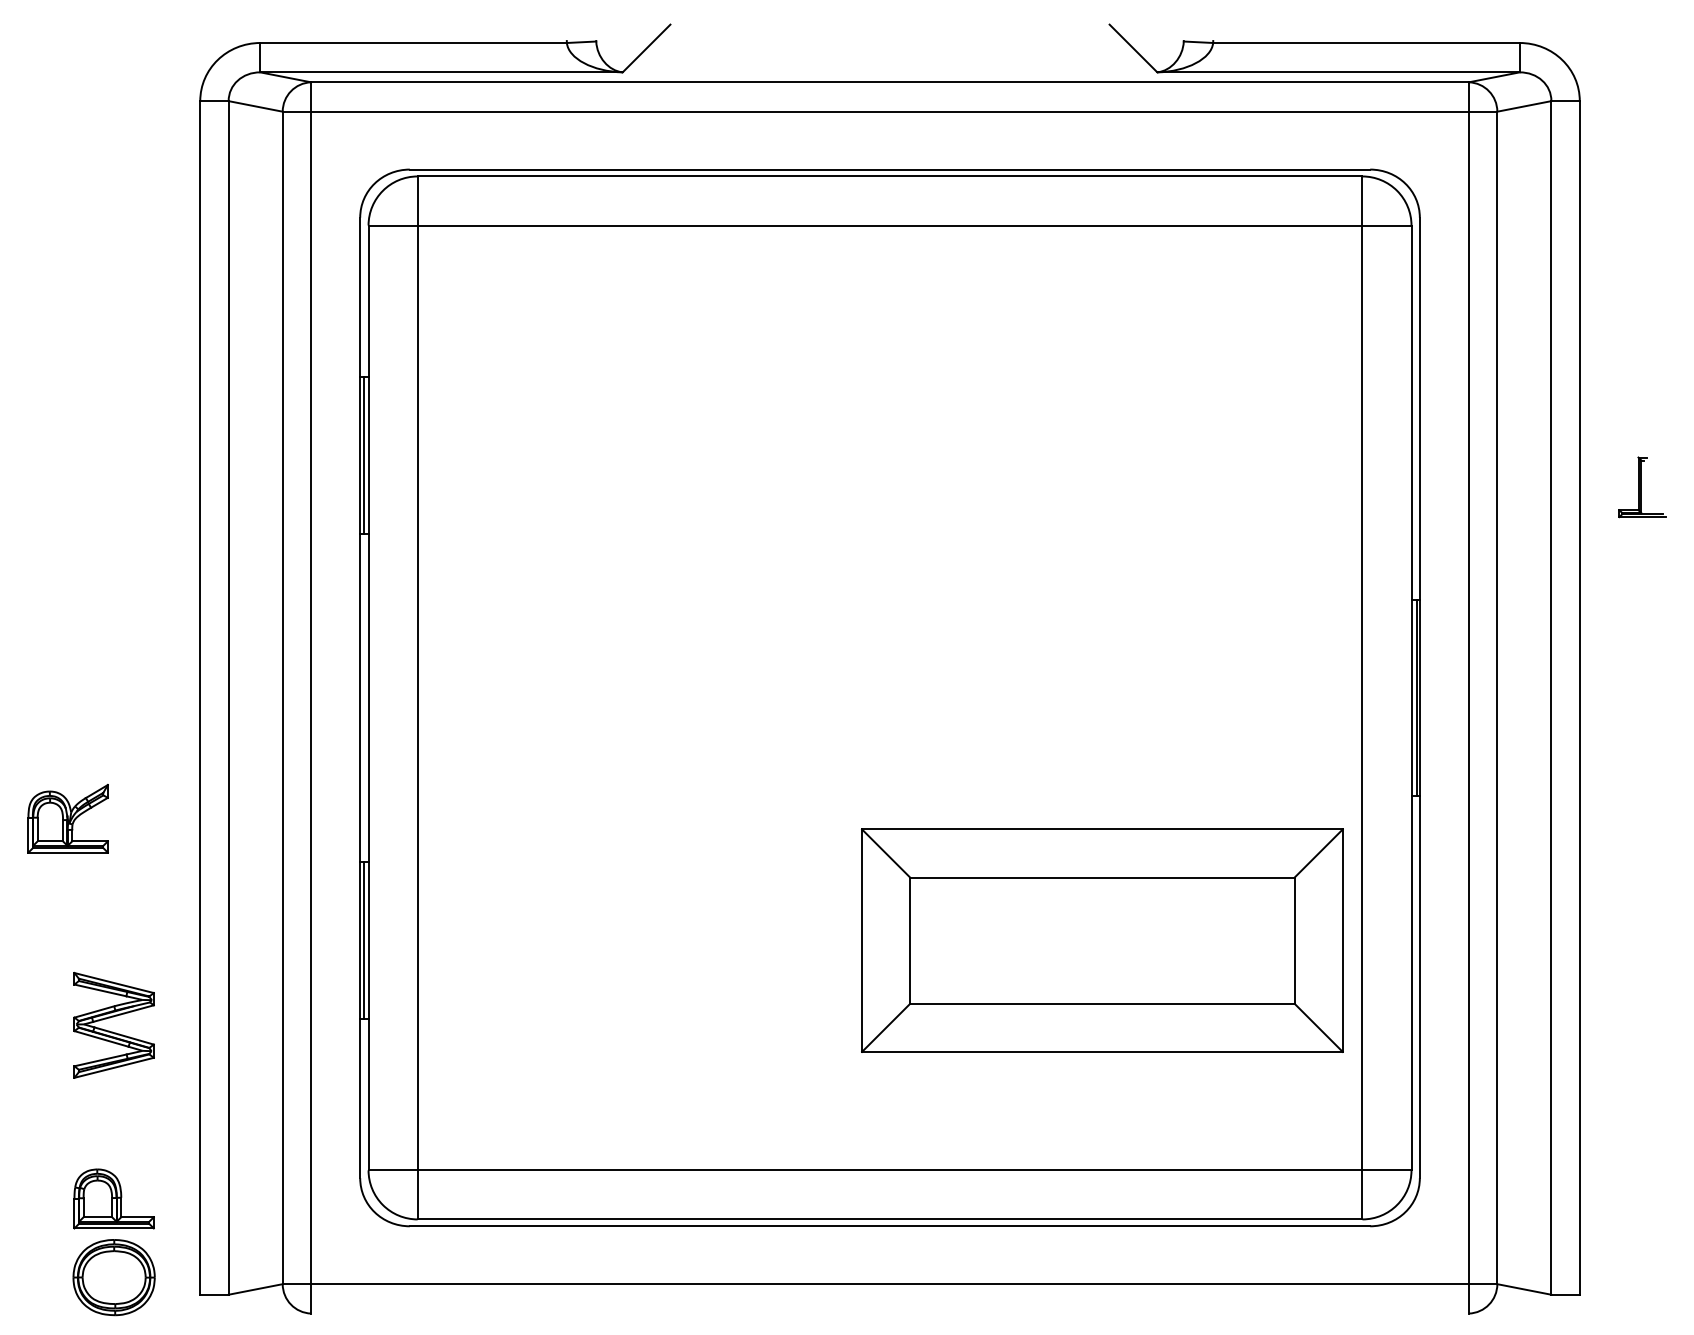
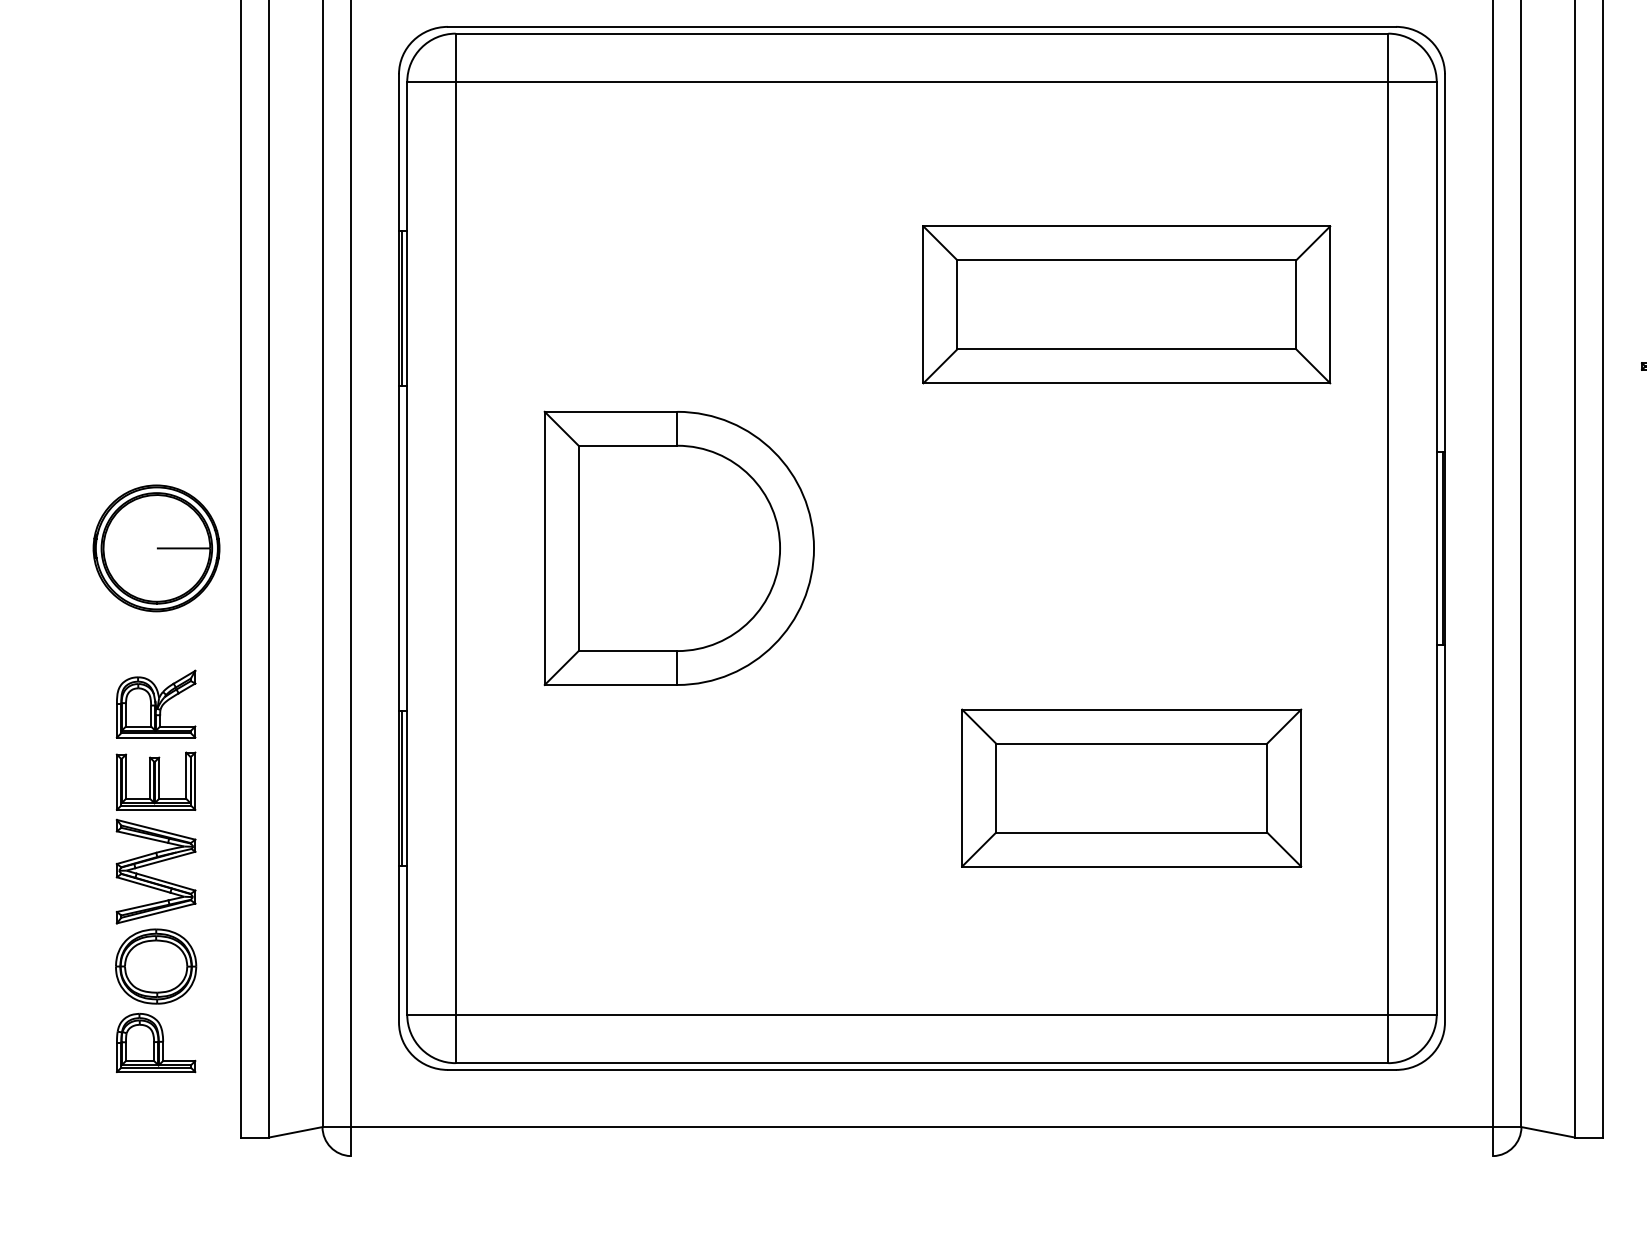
part: (1097, 450) -> (1126, 304), added
part: (114, 697) -> (156, 547), added
part: (643, 697) -> (678, 547), added
part: (67, 818) -> (155, 703), moved
part: (113, 933) -> (155, 780), added
part: (1102, 940) -> (1131, 787), size x0.71
part: (113, 1277) -> (155, 966), moved

